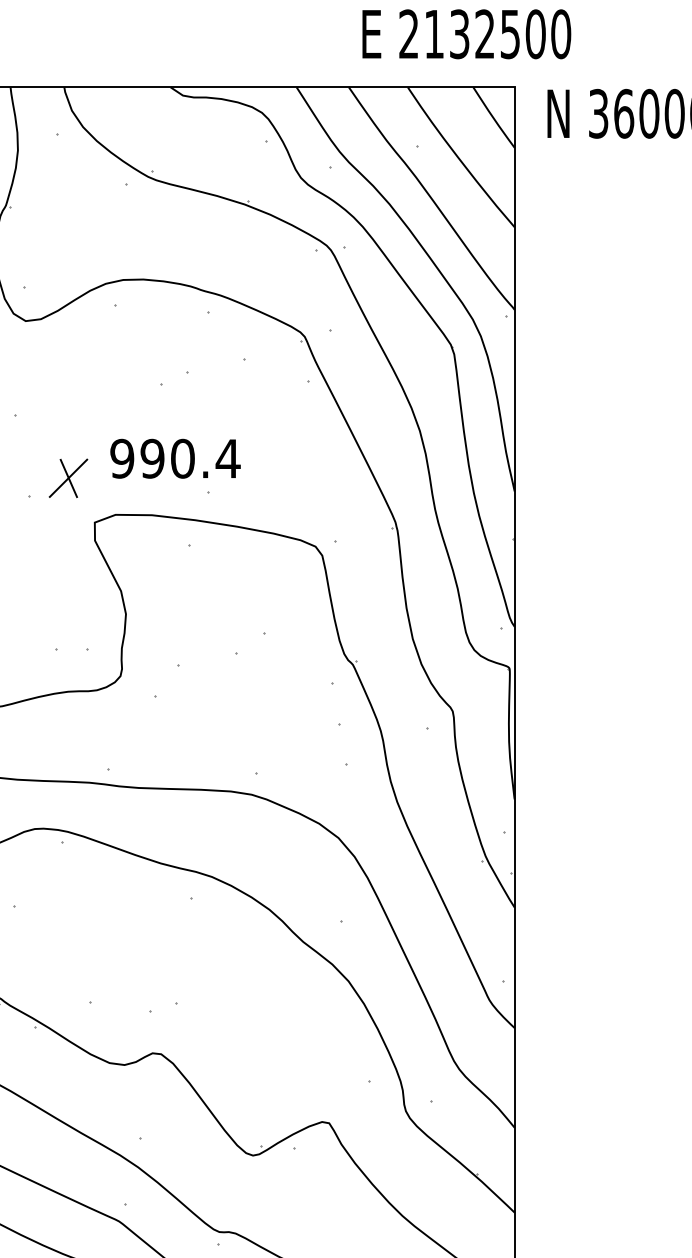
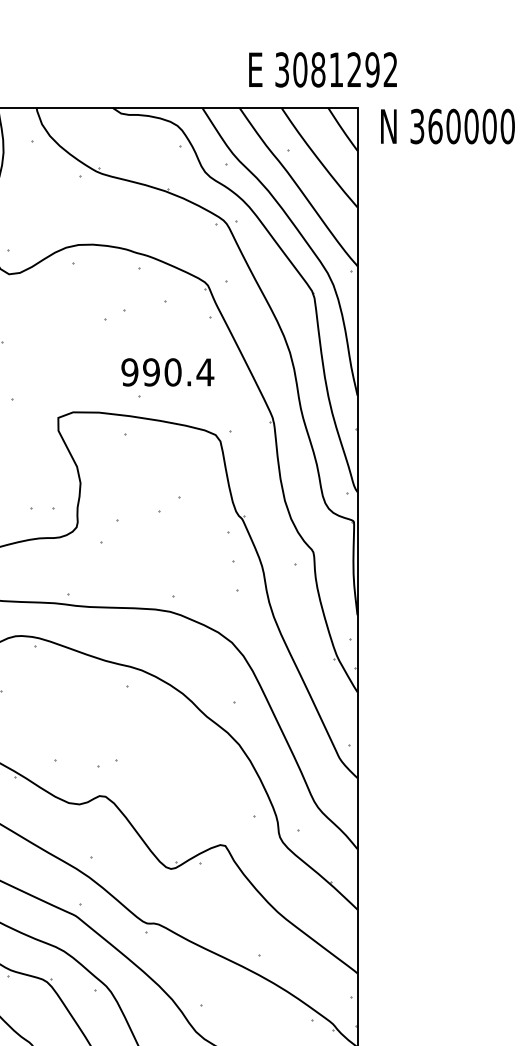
text: (485, 33) -> (336, 69), 2132500 -> 3081292
text: (175, 458) -> (167, 372), moved
part: (68, 478) -> (39, 386), removed

